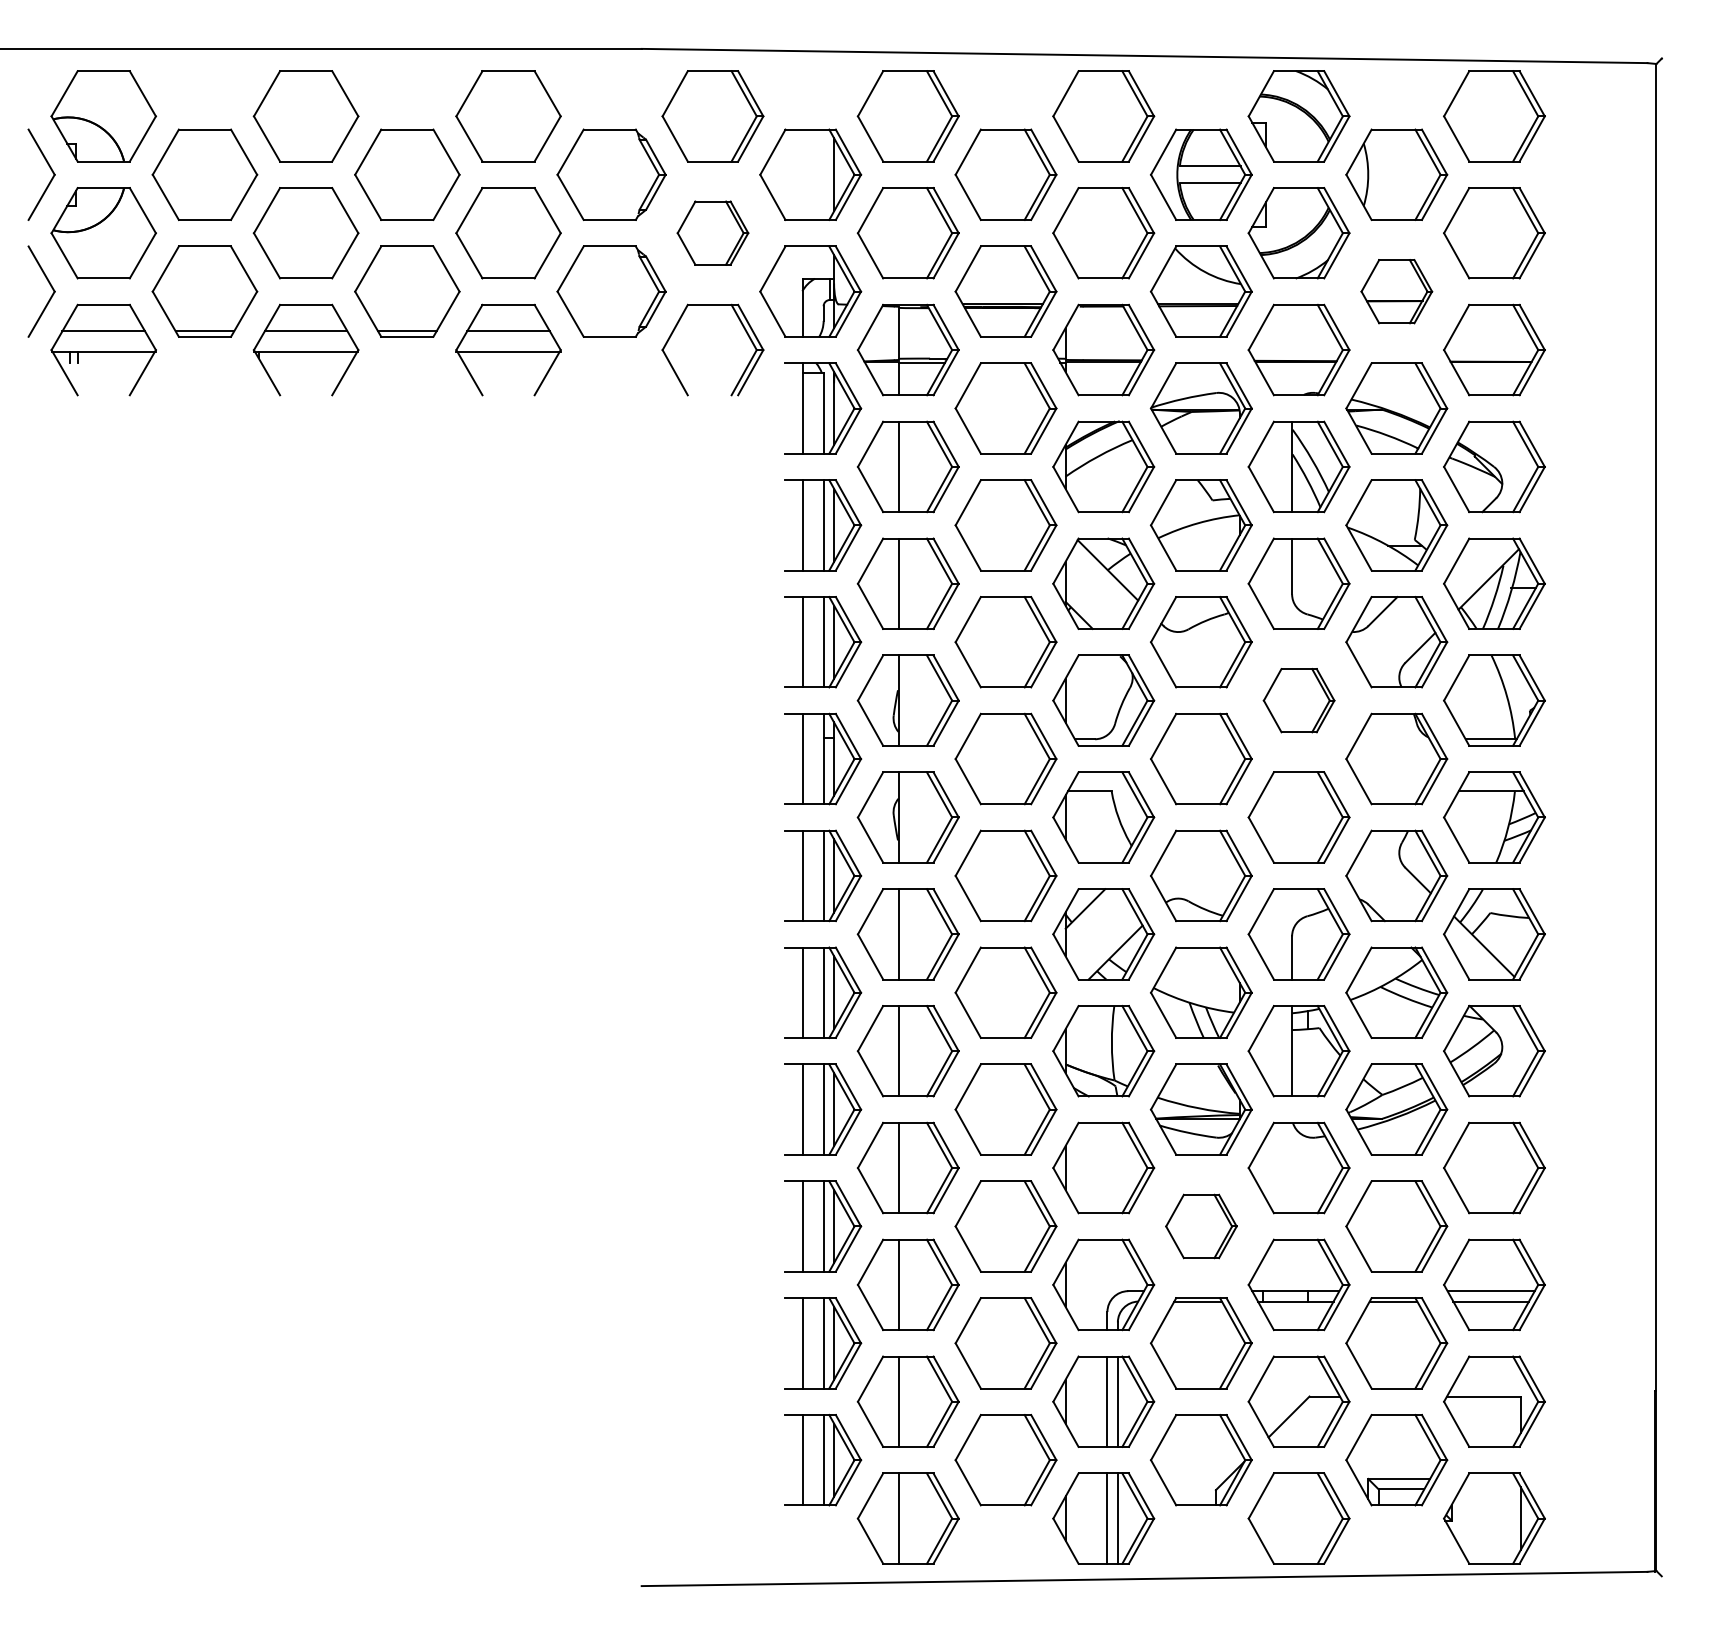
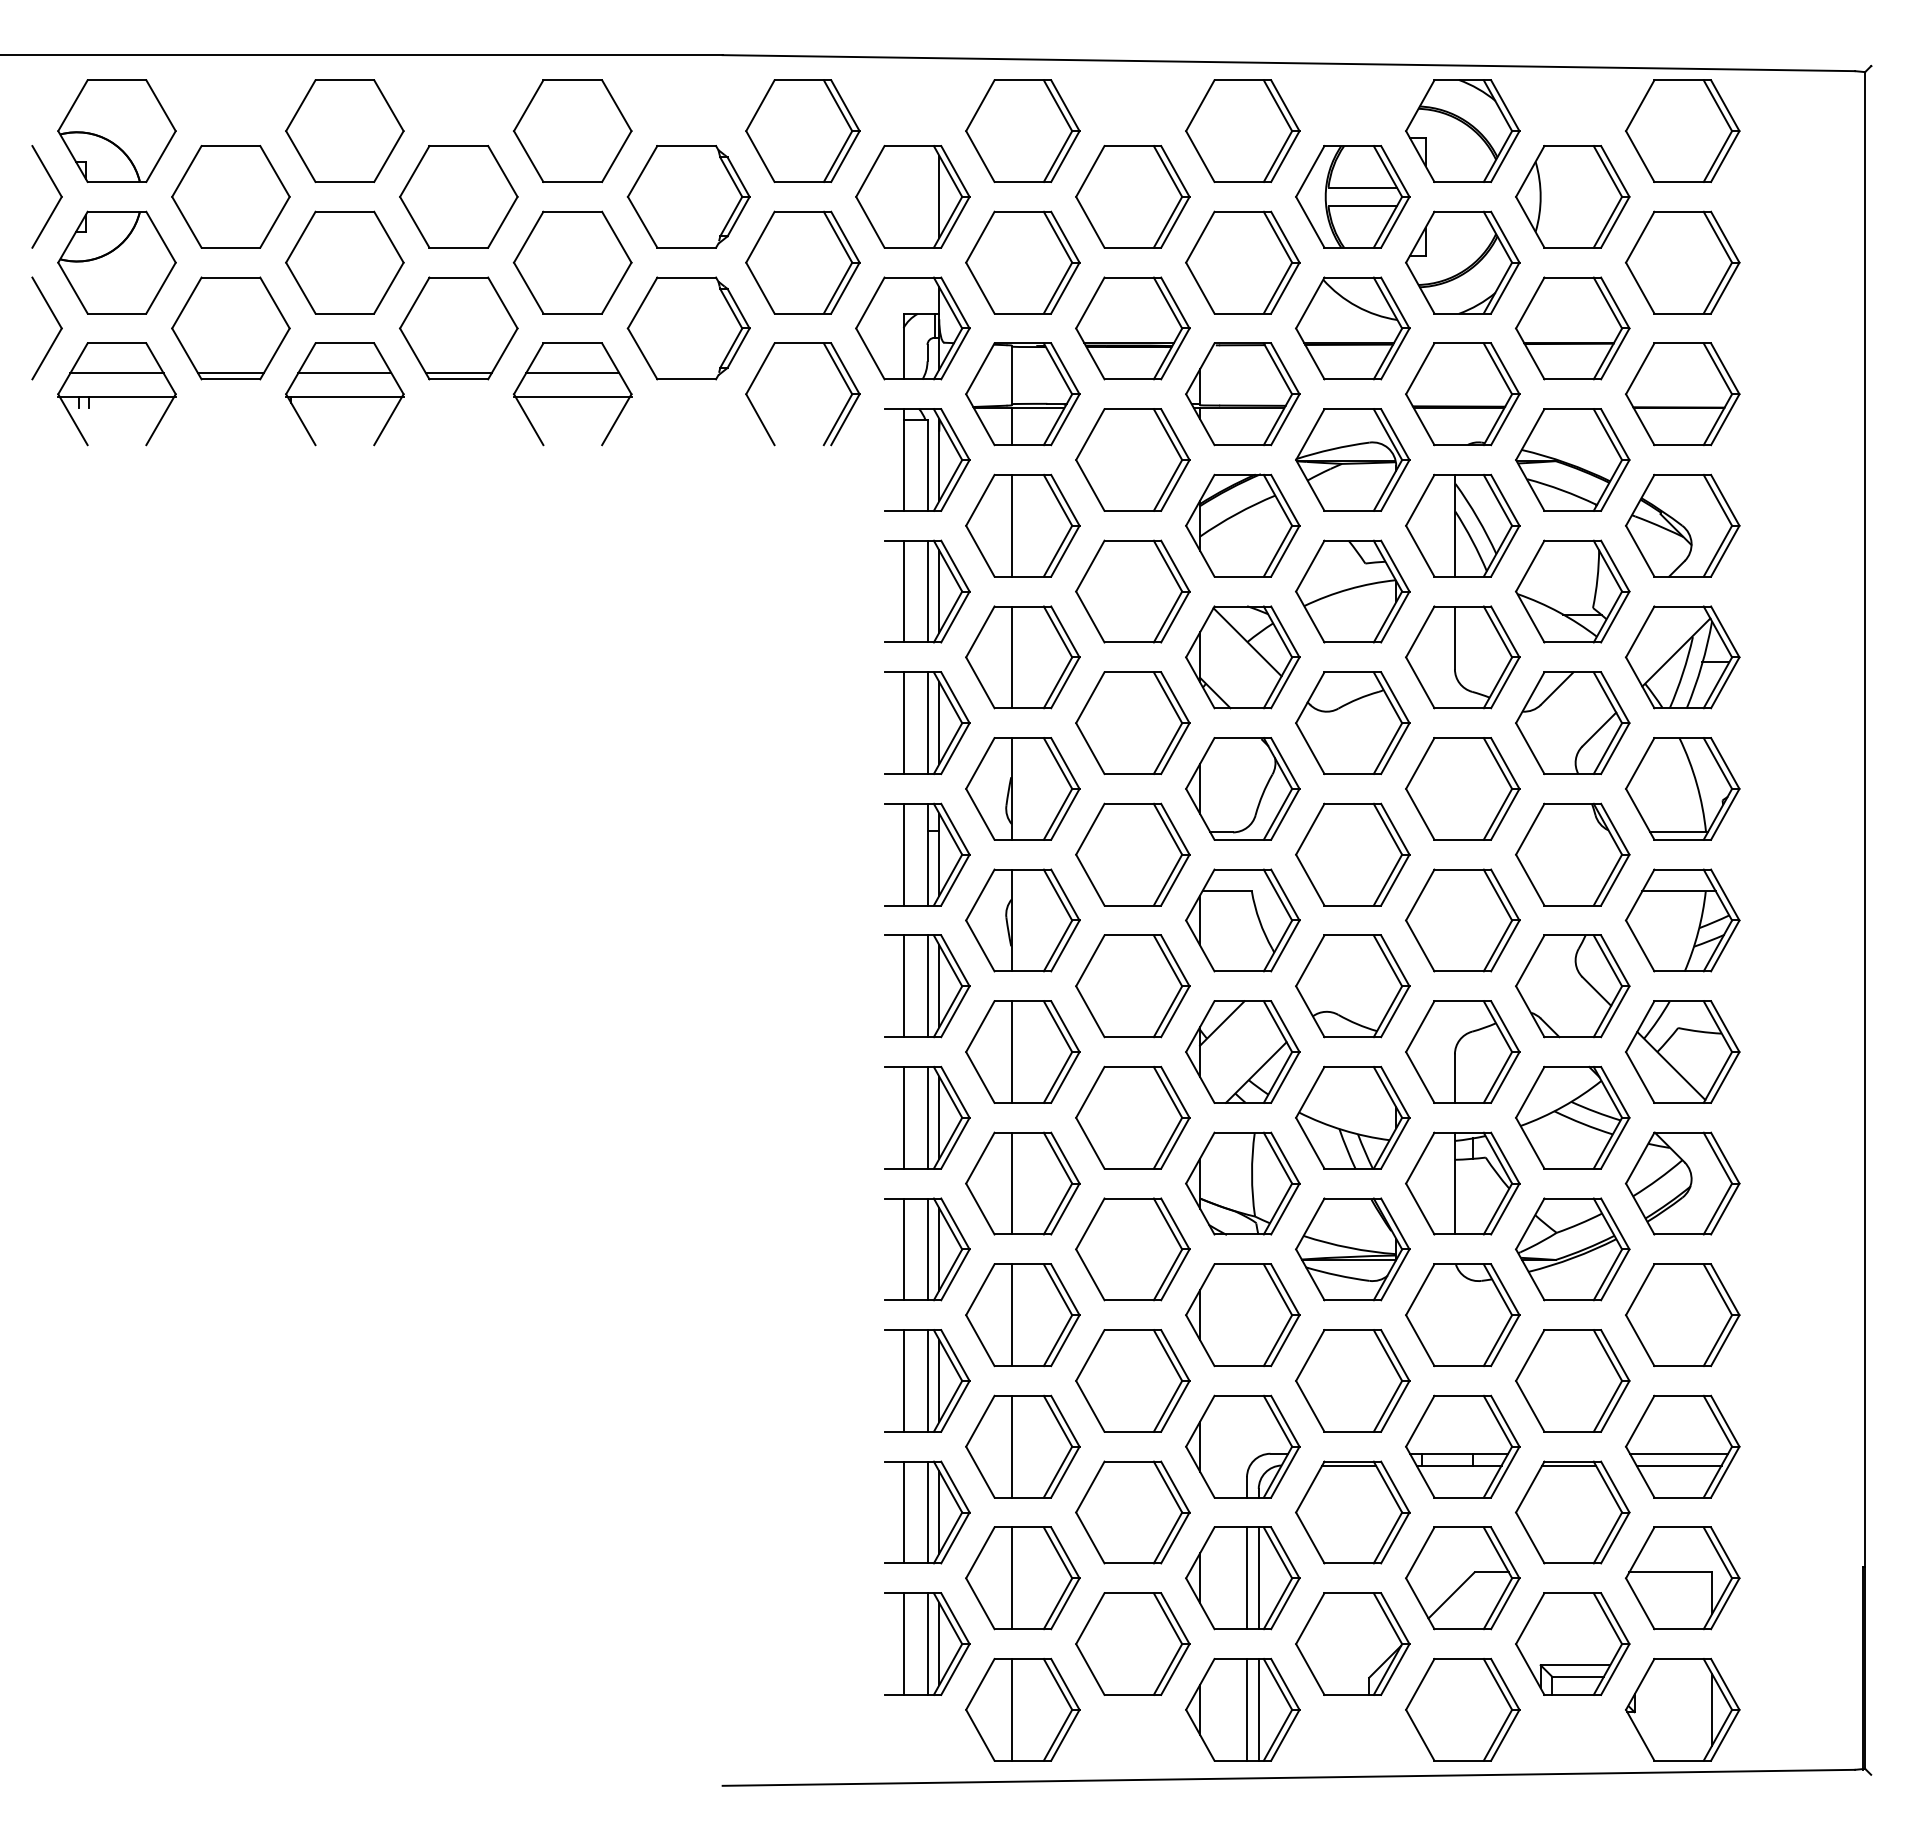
part: (712, 233) -> (802, 262), size x1.43
part: (1396, 291) -> (1572, 328), size x1.43
part: (1298, 700) -> (1462, 788), size x1.43
part: (1201, 1226) -> (1352, 1380), size x1.43

